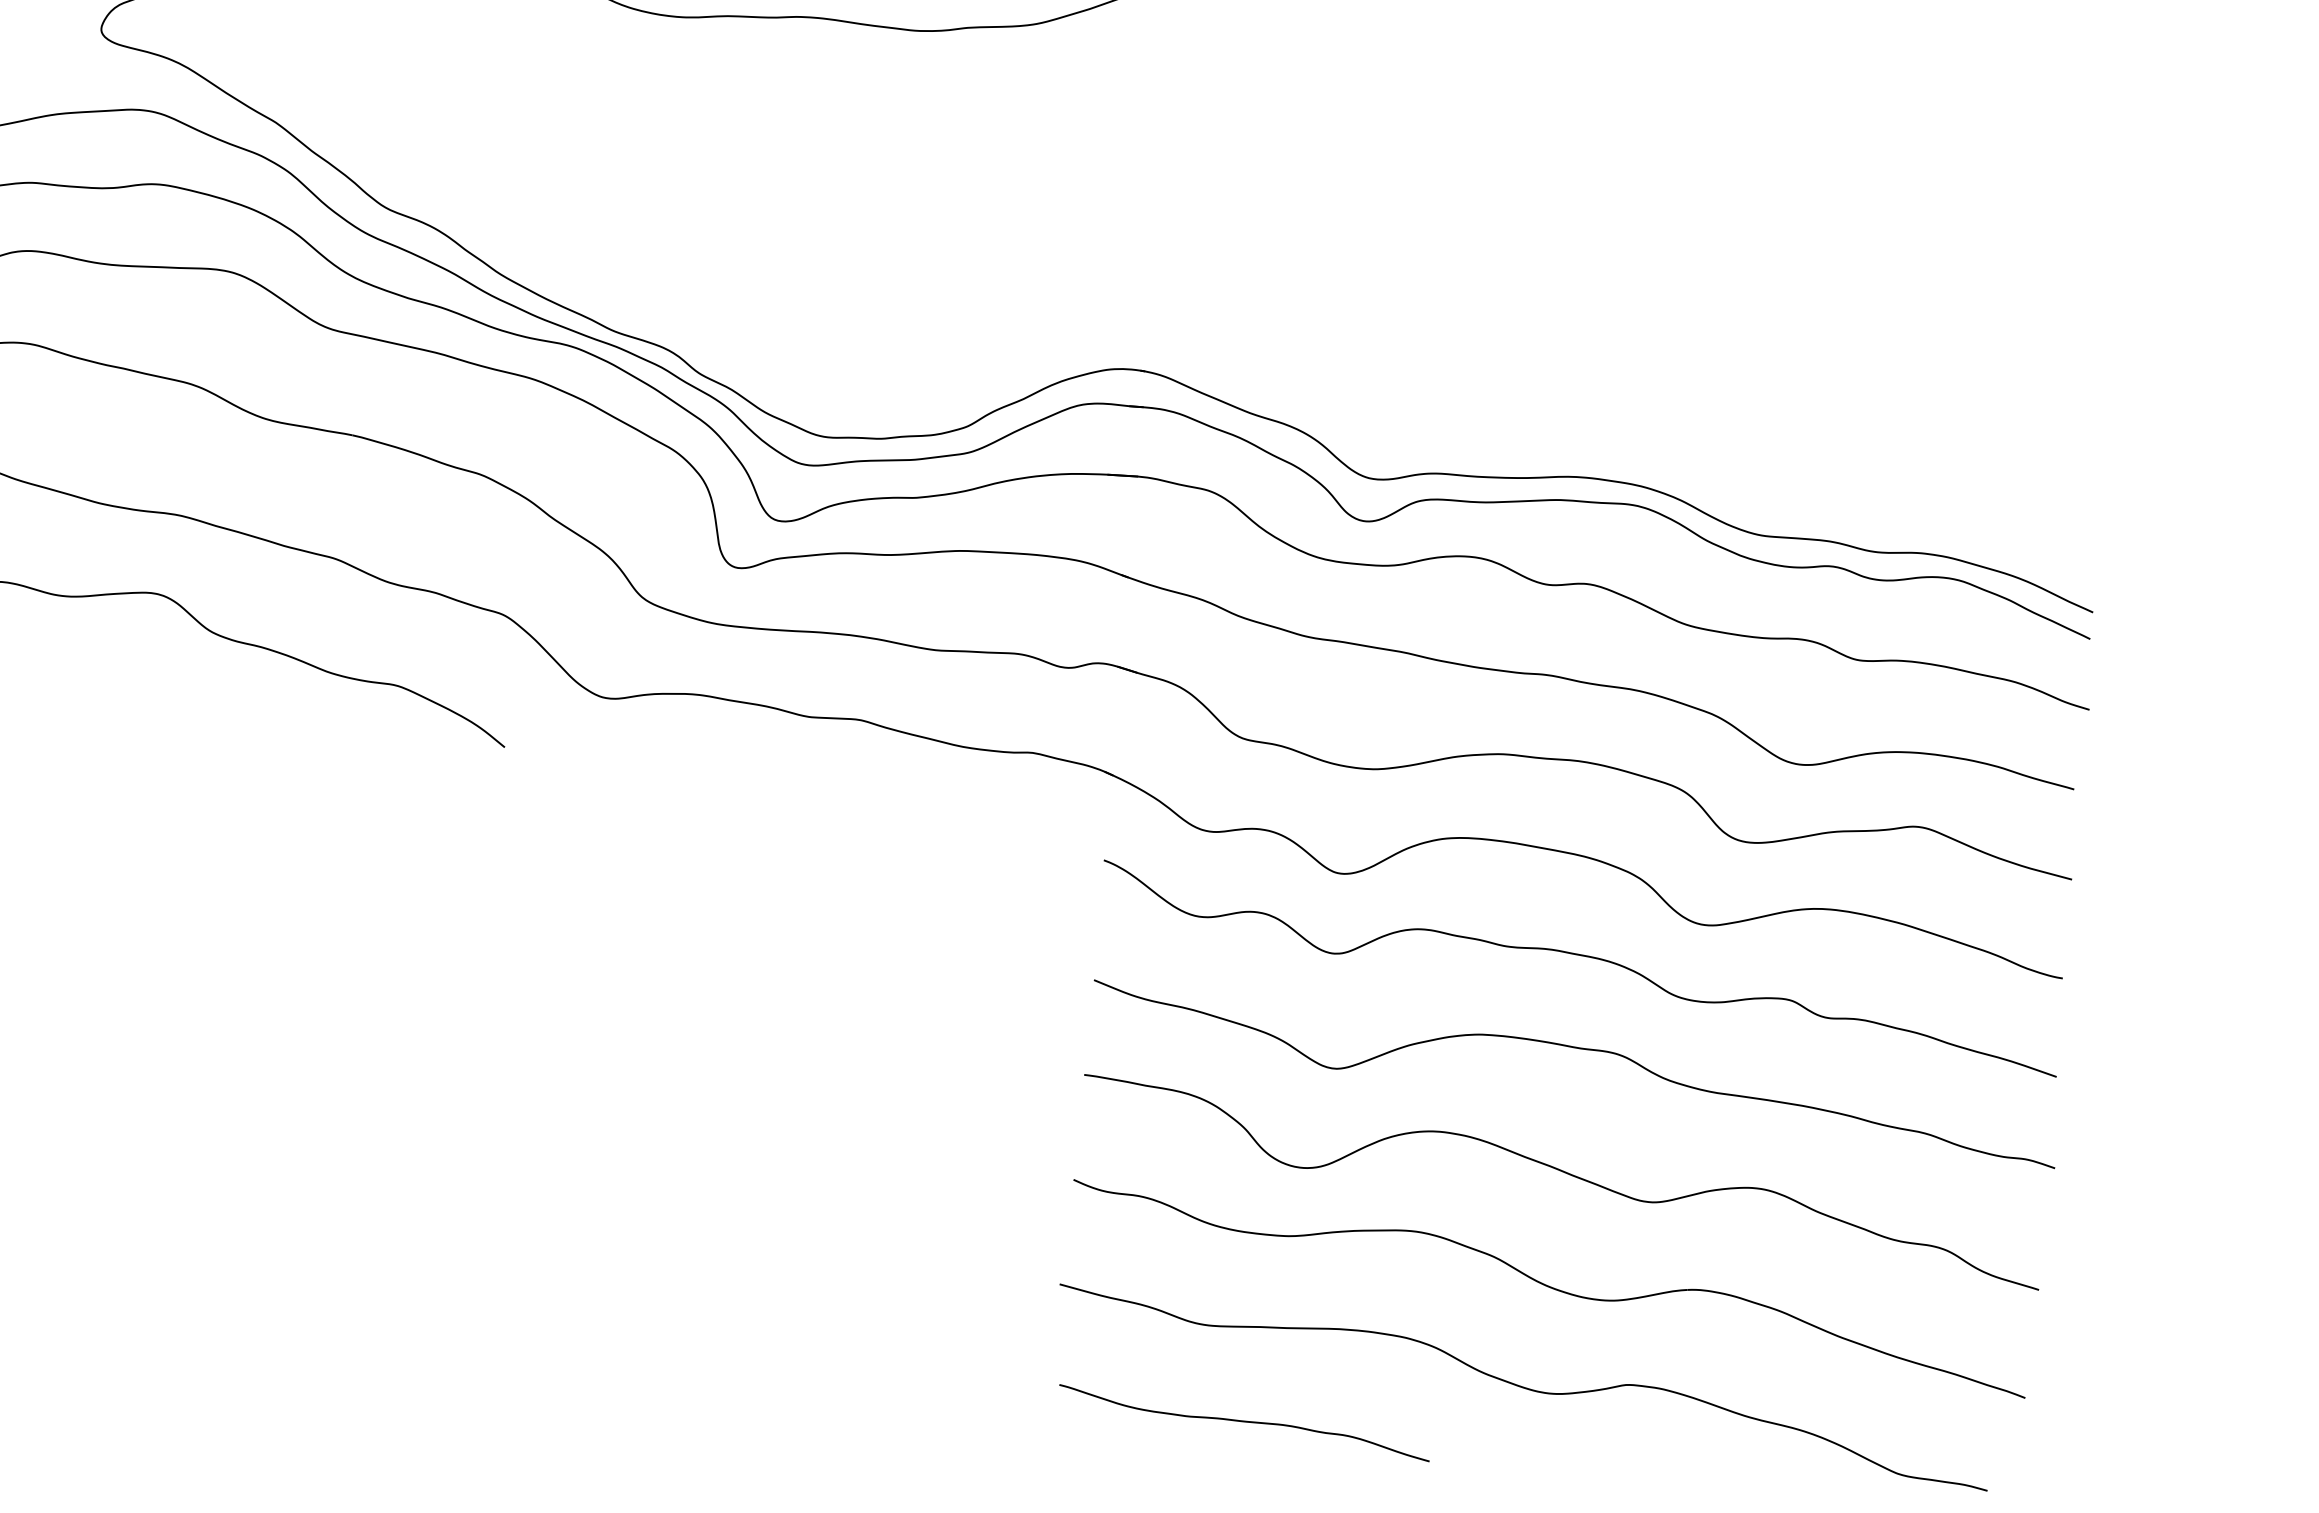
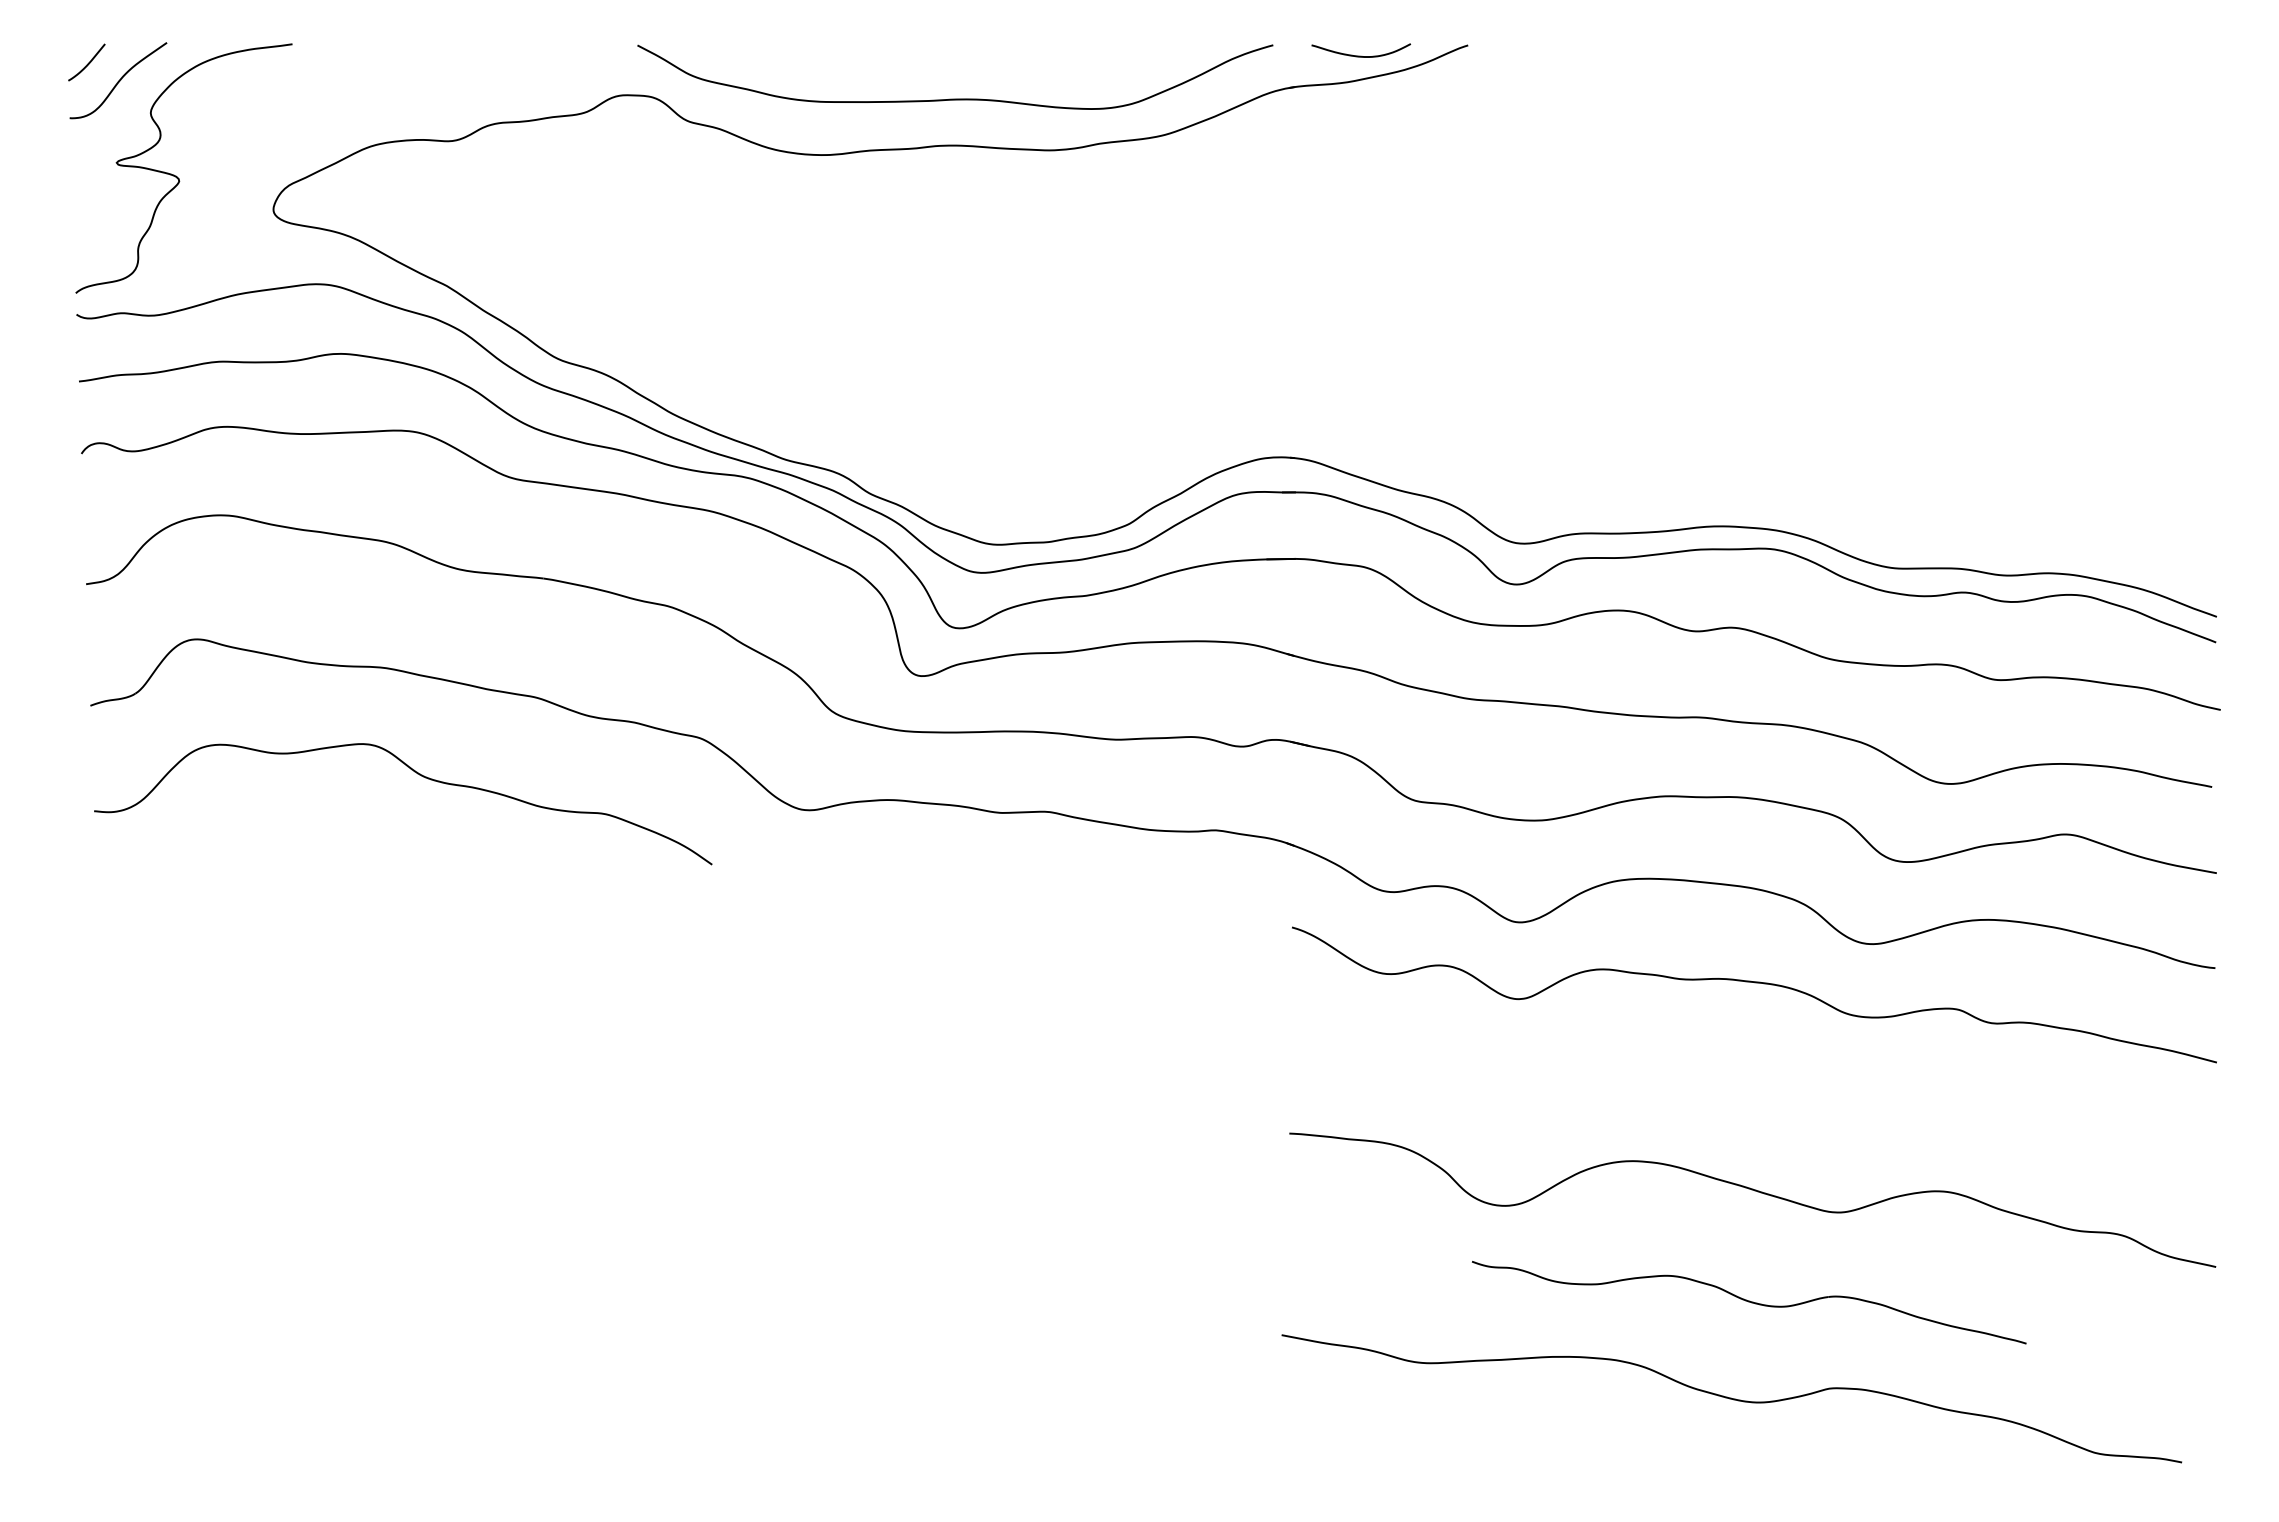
curve: (1581, 1049) -> (1761, 1072), removed
part: (1549, 1288) -> (1749, 1302), size x0.6
curve: (1243, 1421) -> (1467, 1452), removed

